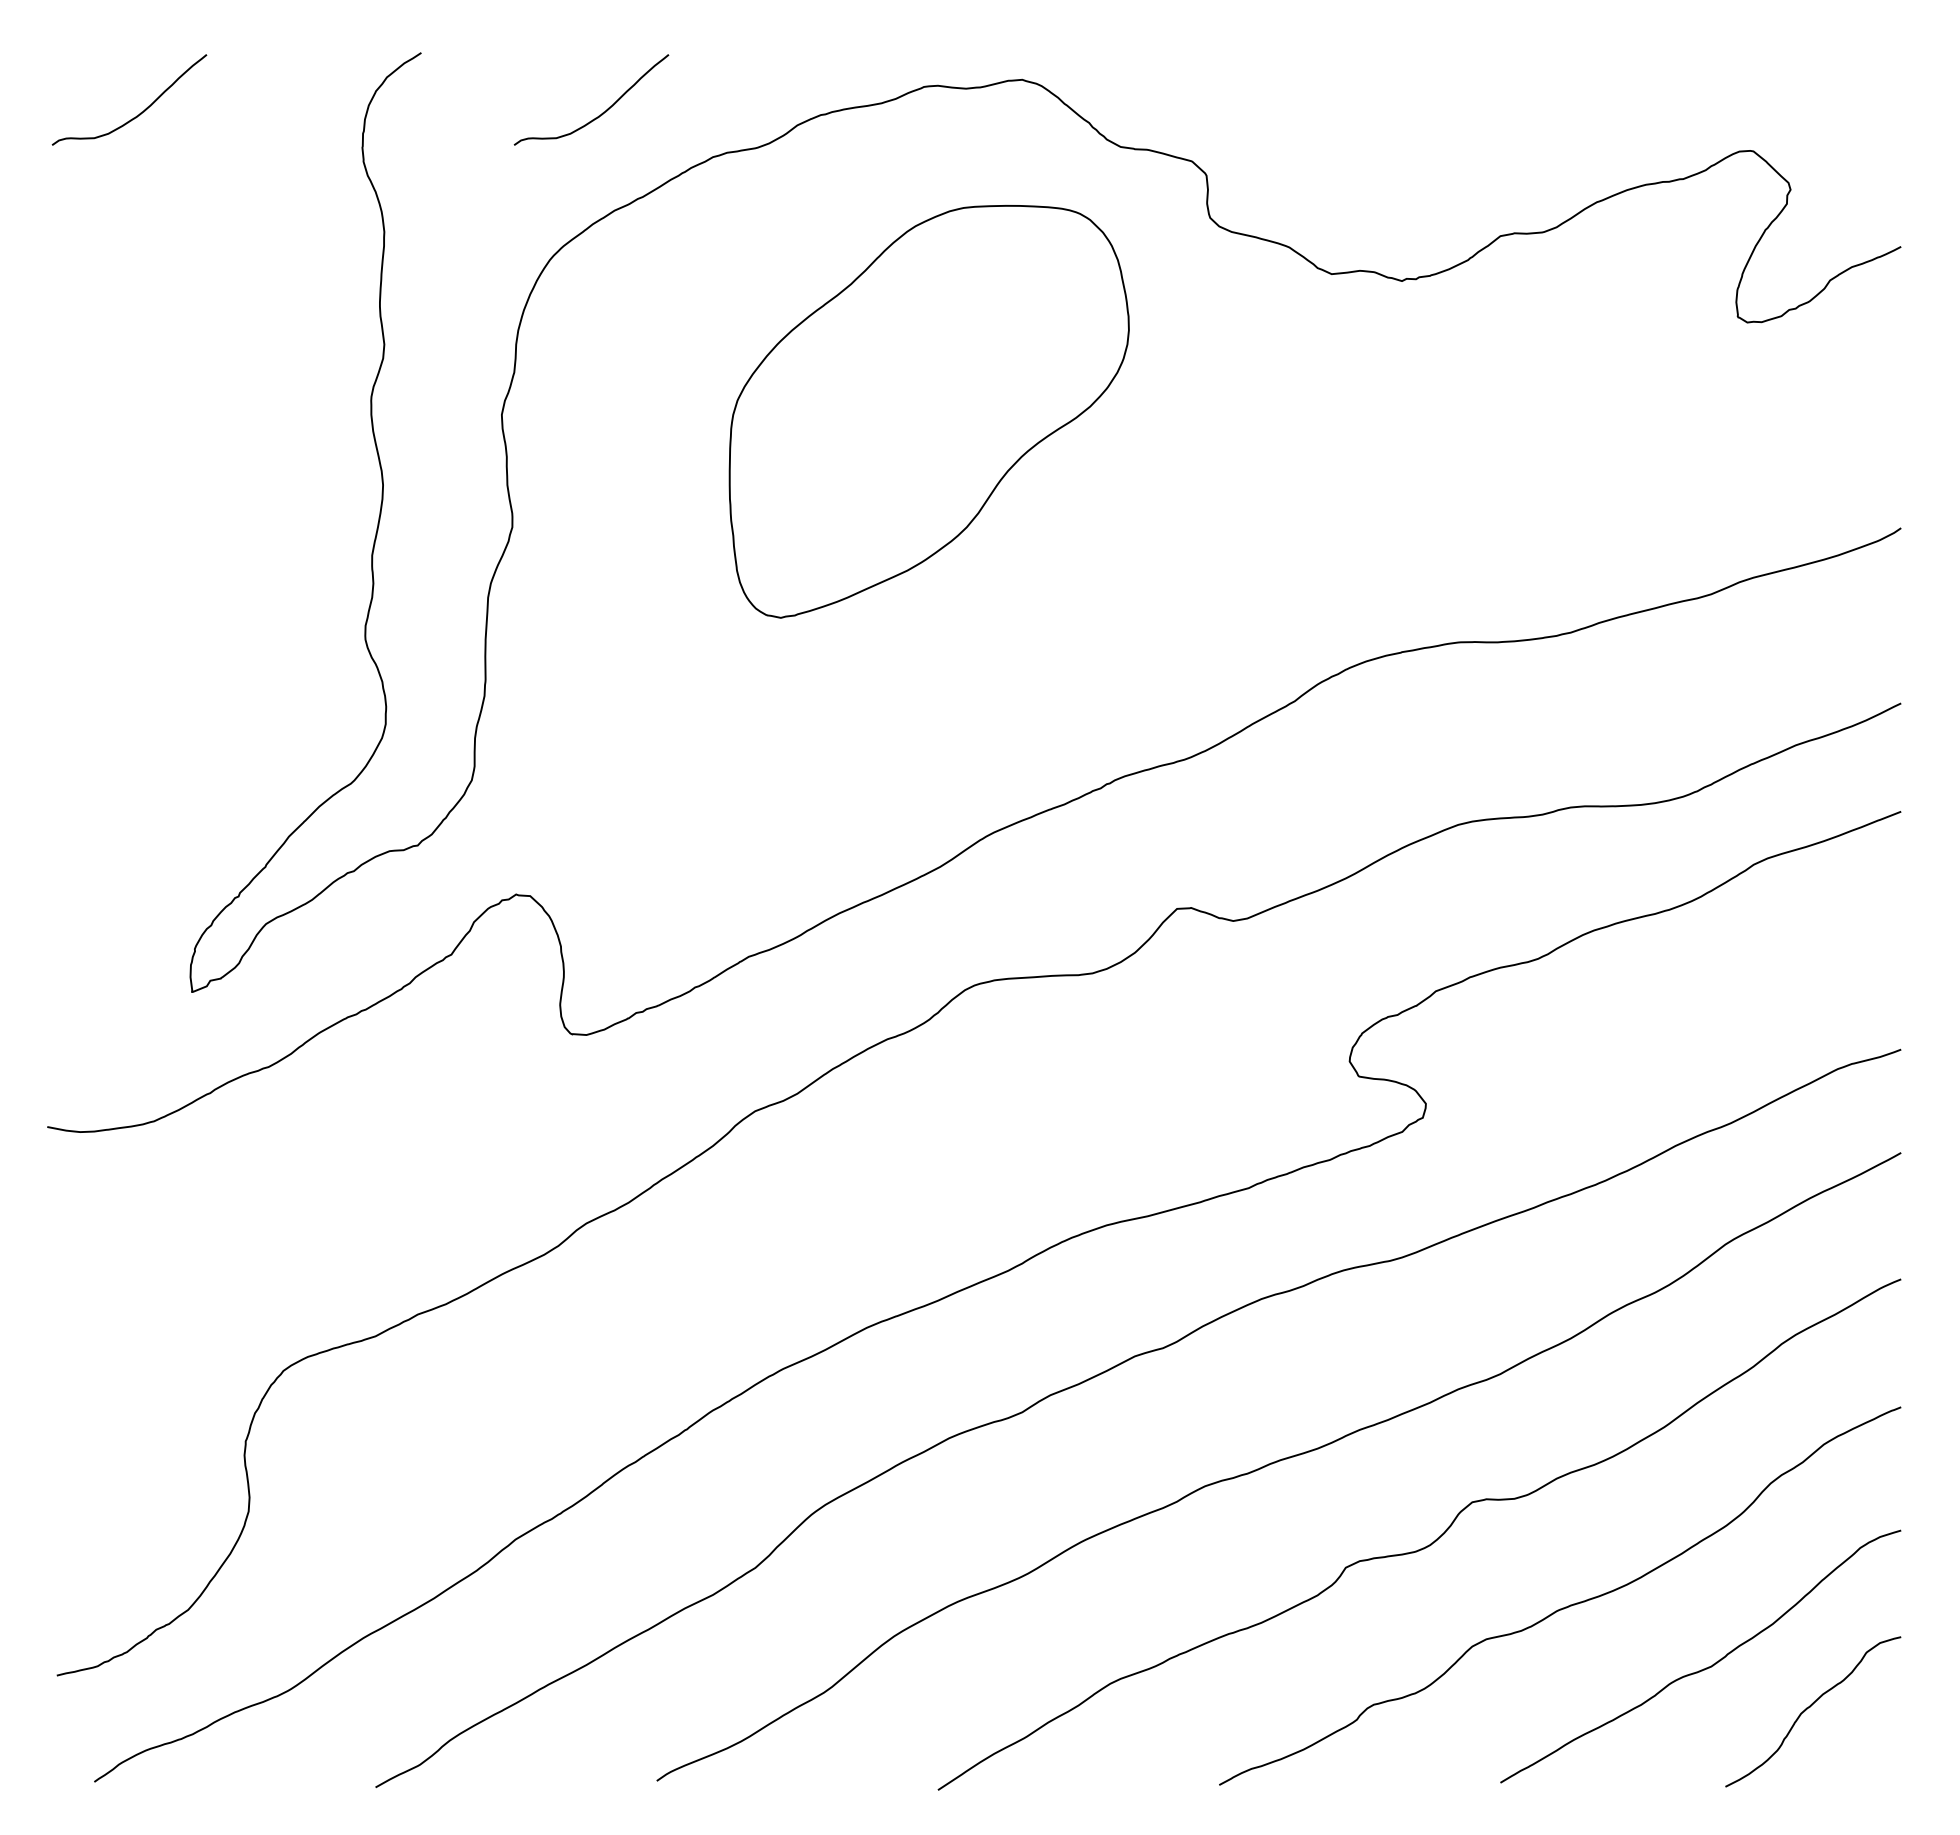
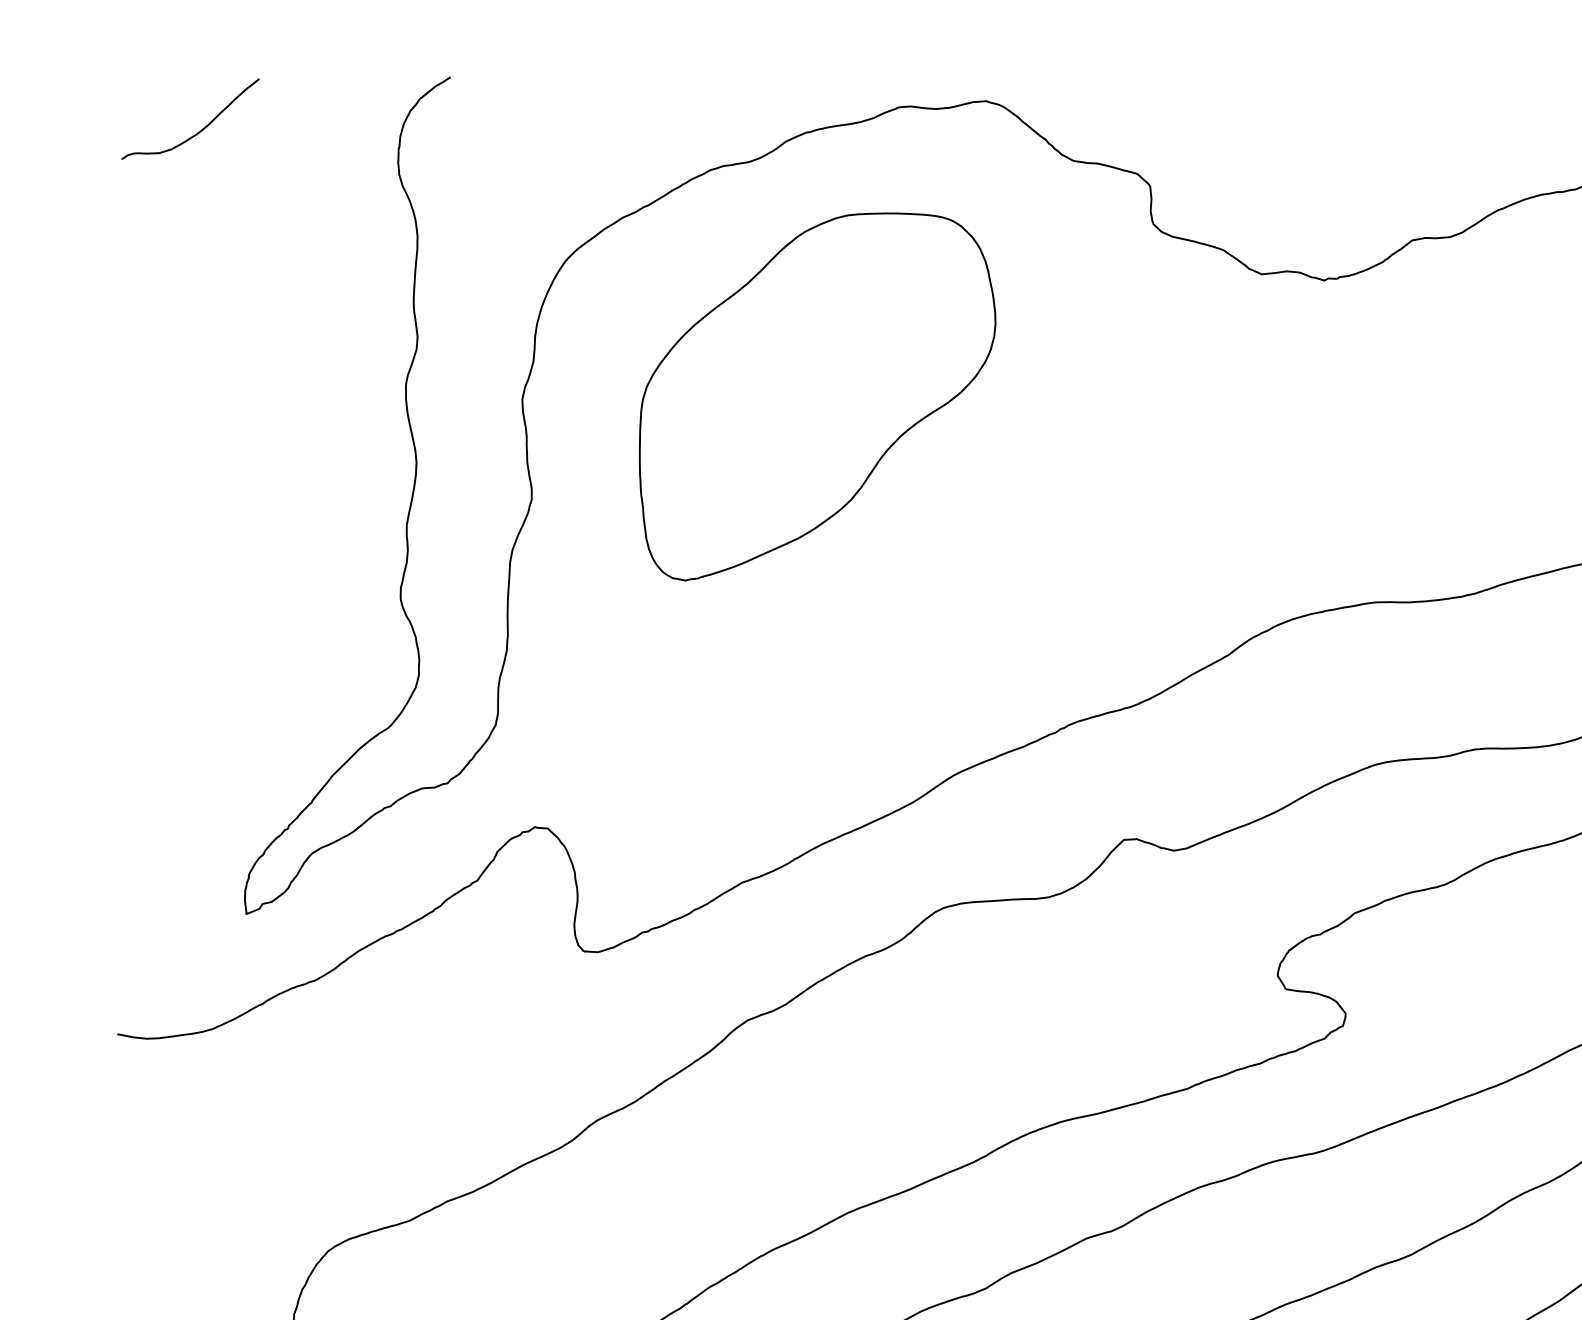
curve: (602, 112) -> (612, 130), removed
part: (928, 411) -> (816, 396), moved

